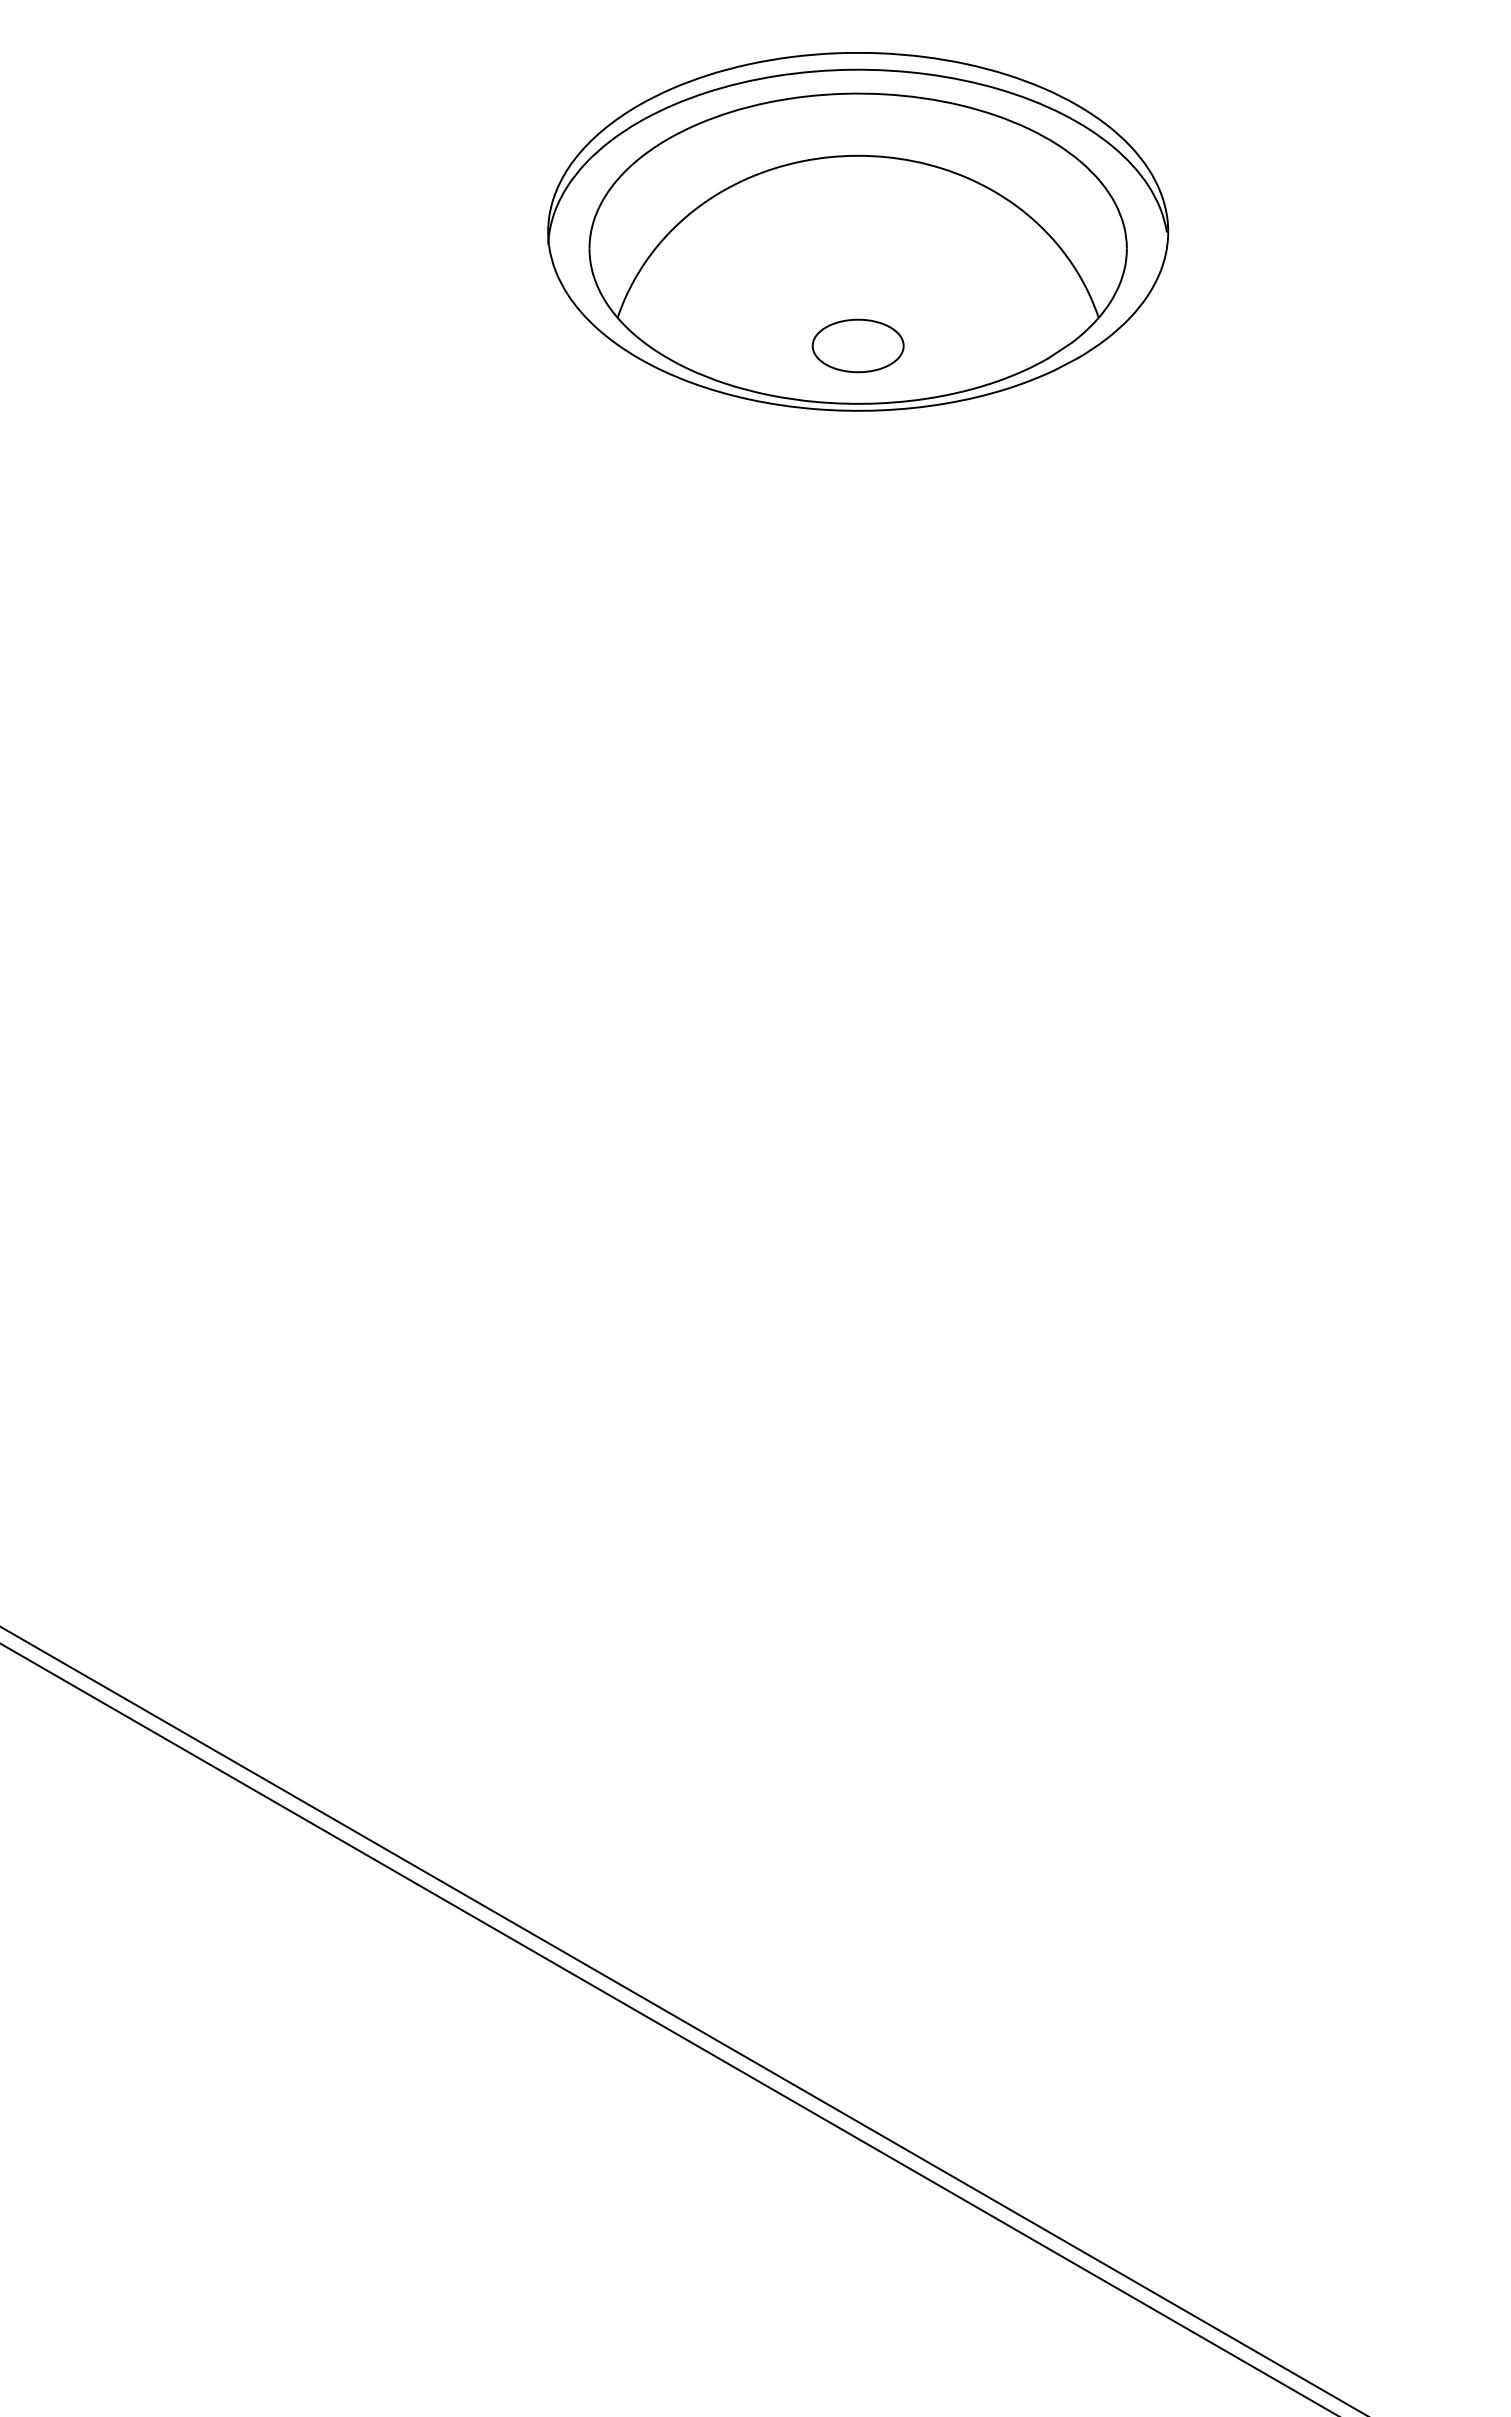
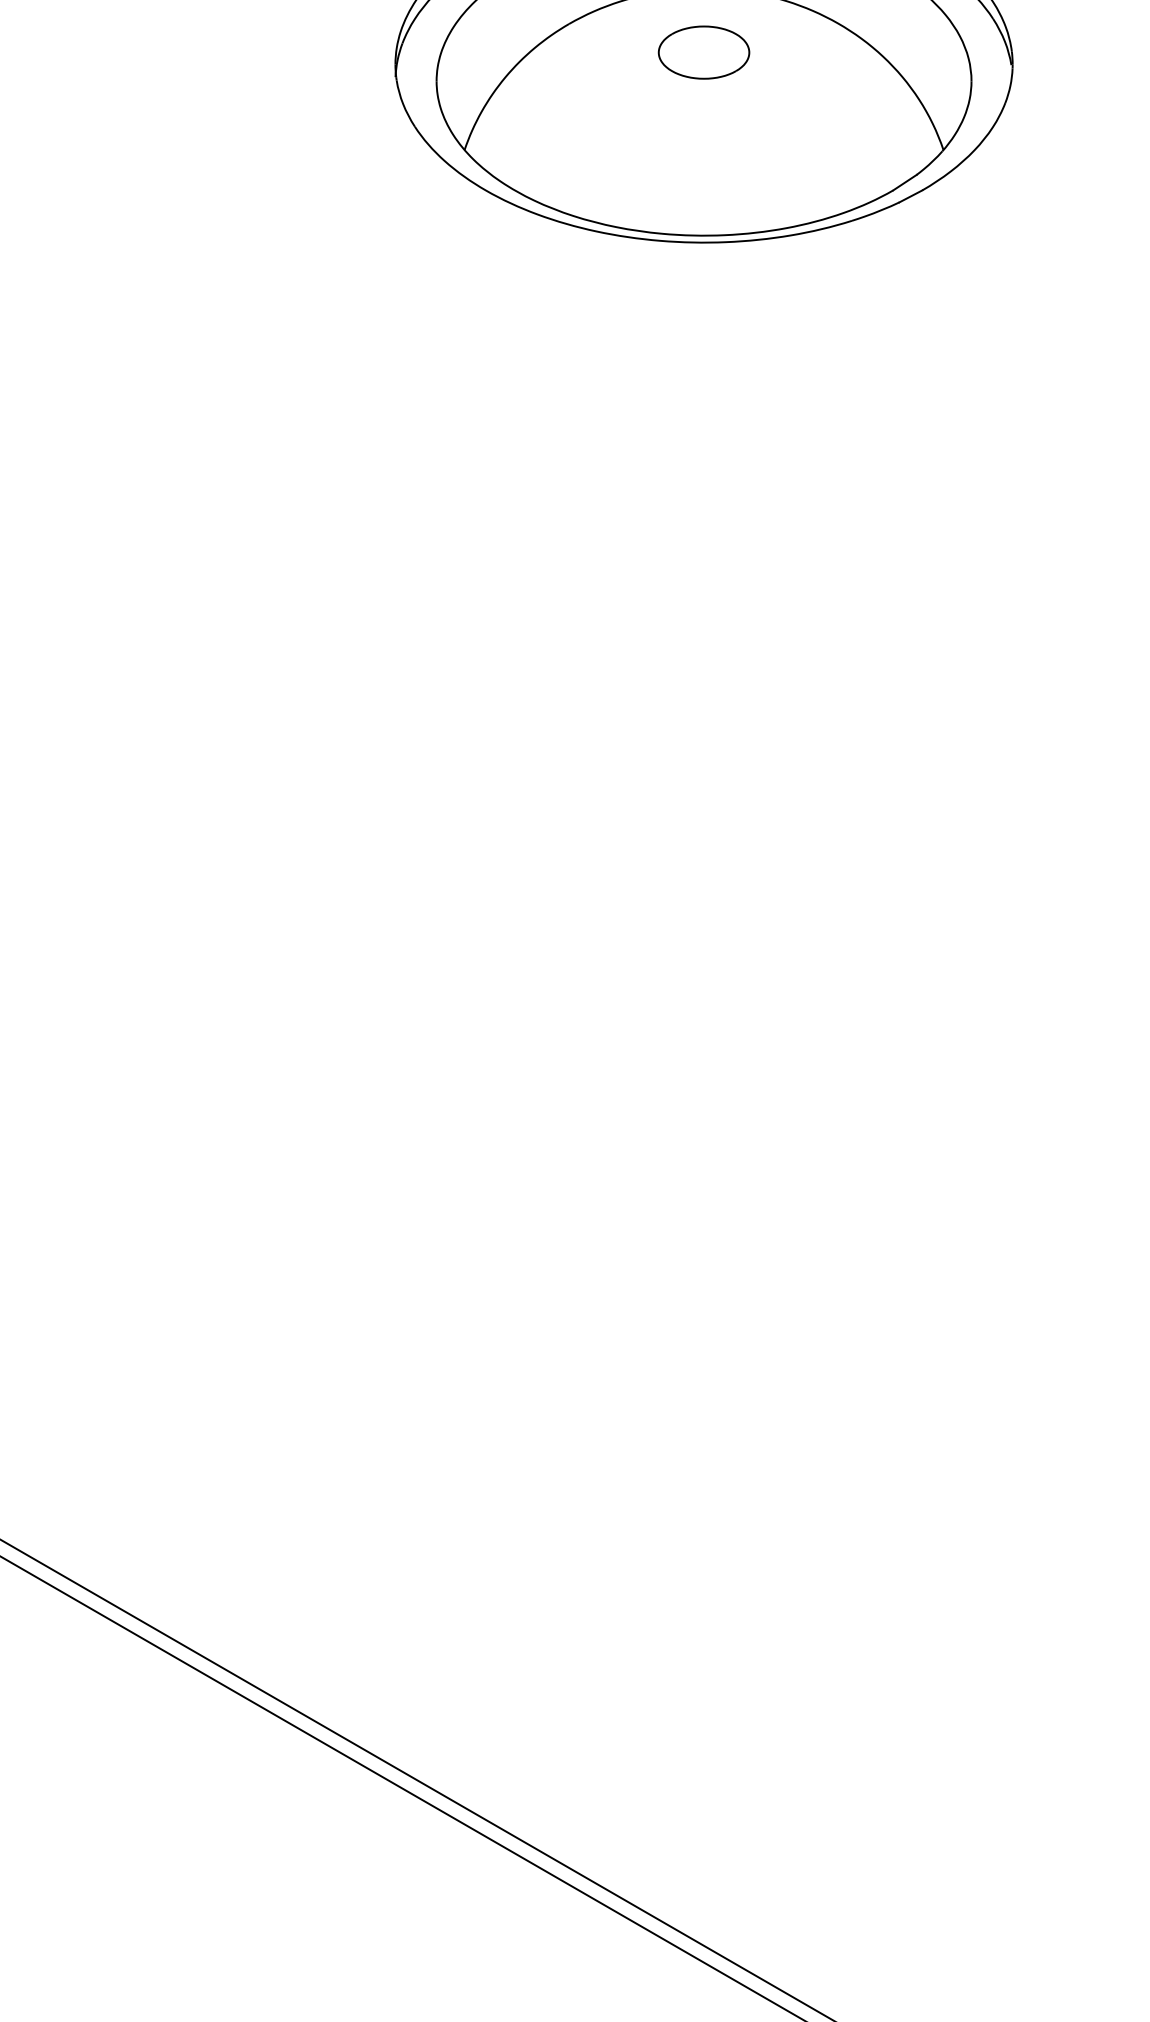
part: (857, 345) -> (703, 52), moved

